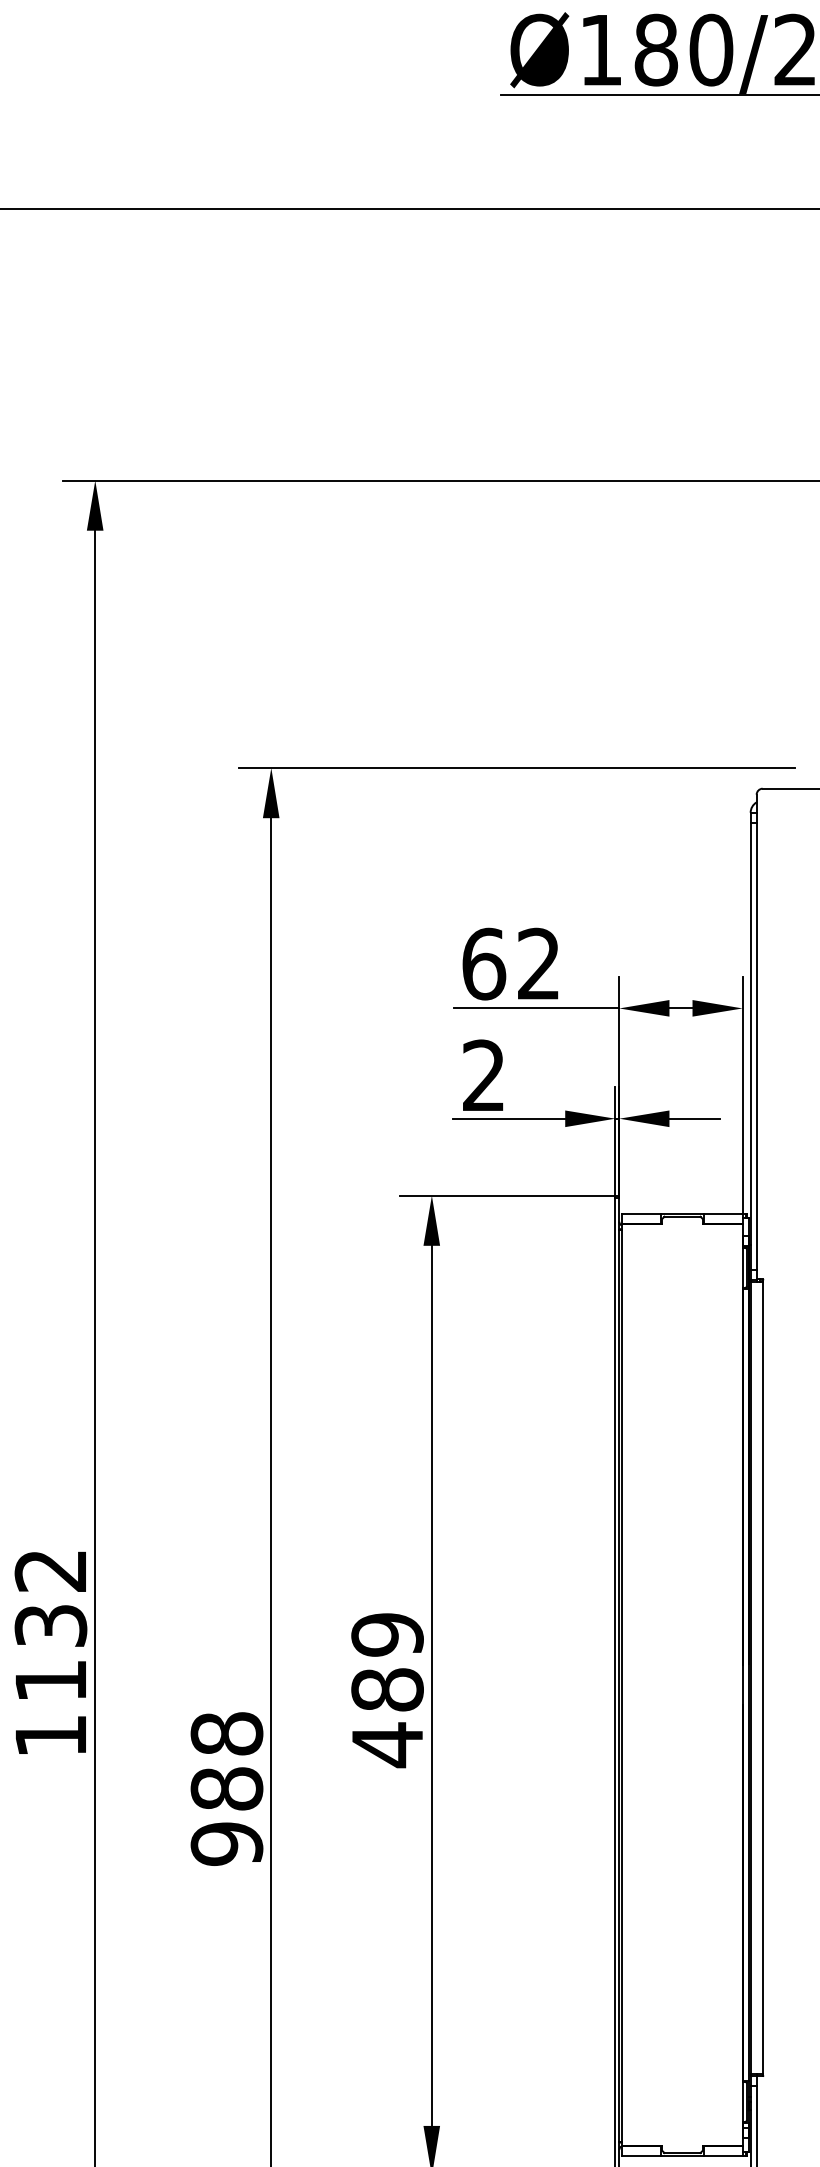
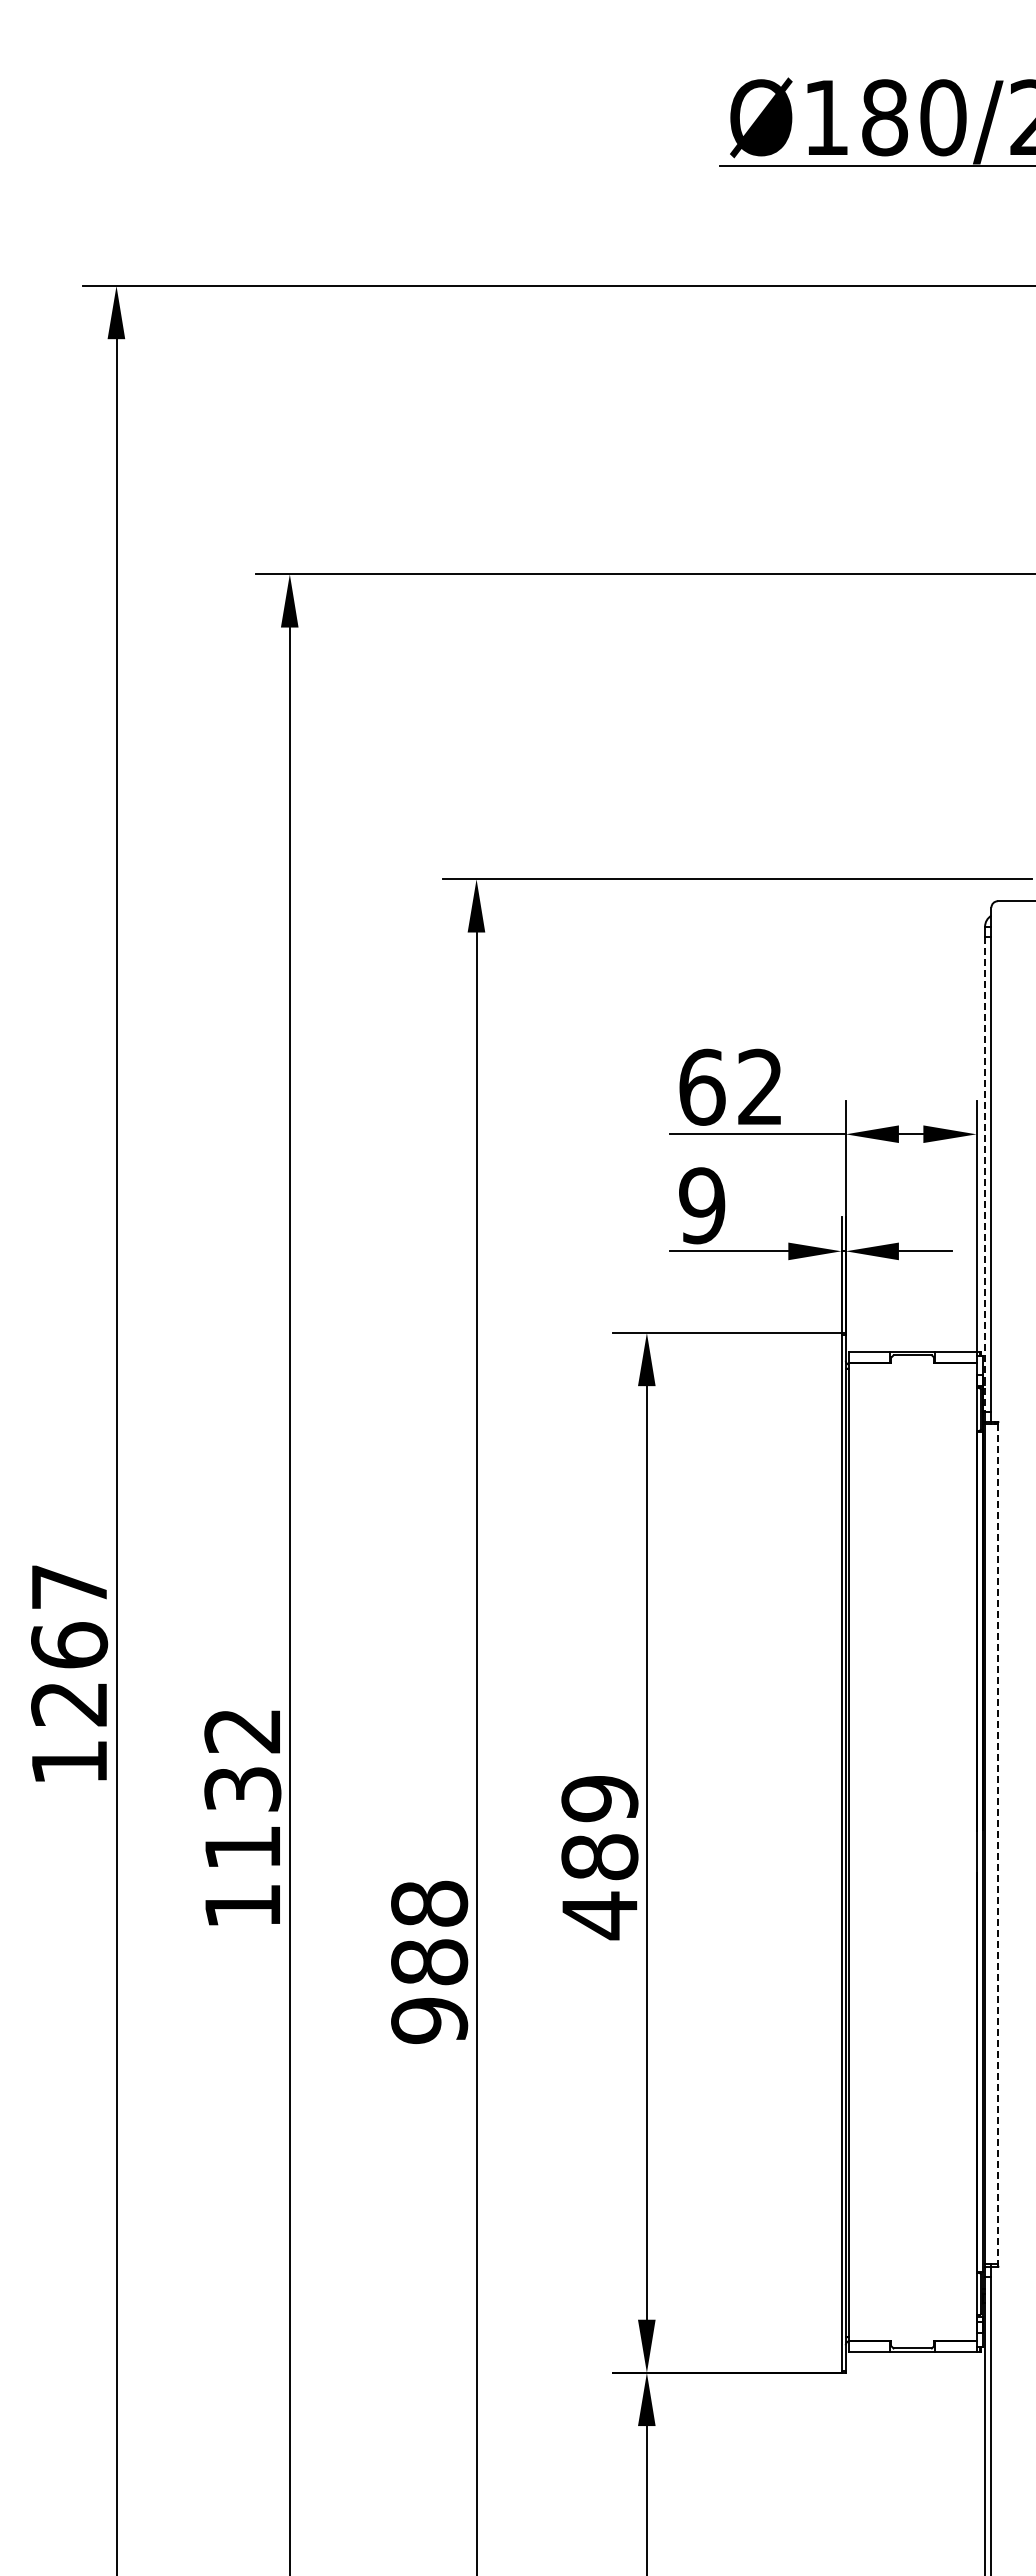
line: (751, 1047) -> (985, 1175), solid -> dashed
text: (484, 1075) -> (702, 1205), 2 -> 9
line: (762, 1677) -> (997, 1844), solid -> dashed

